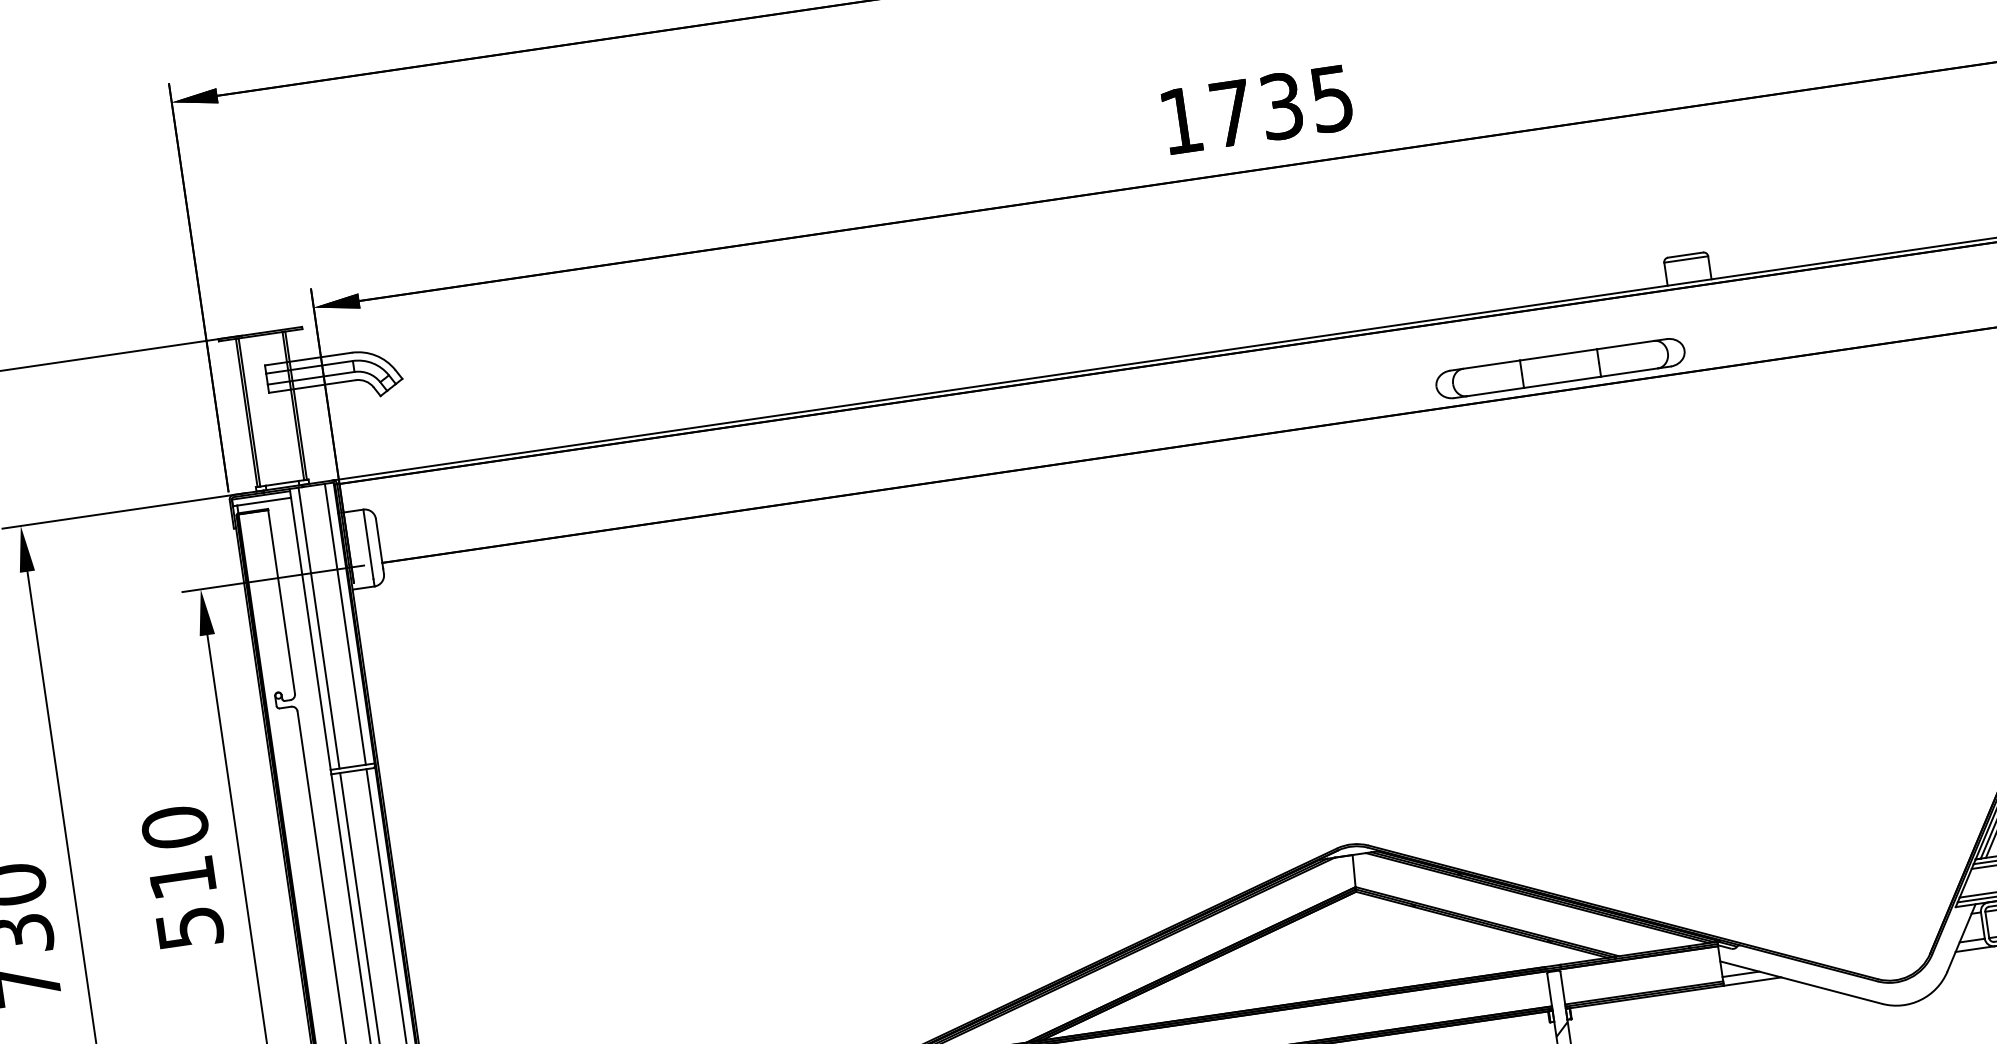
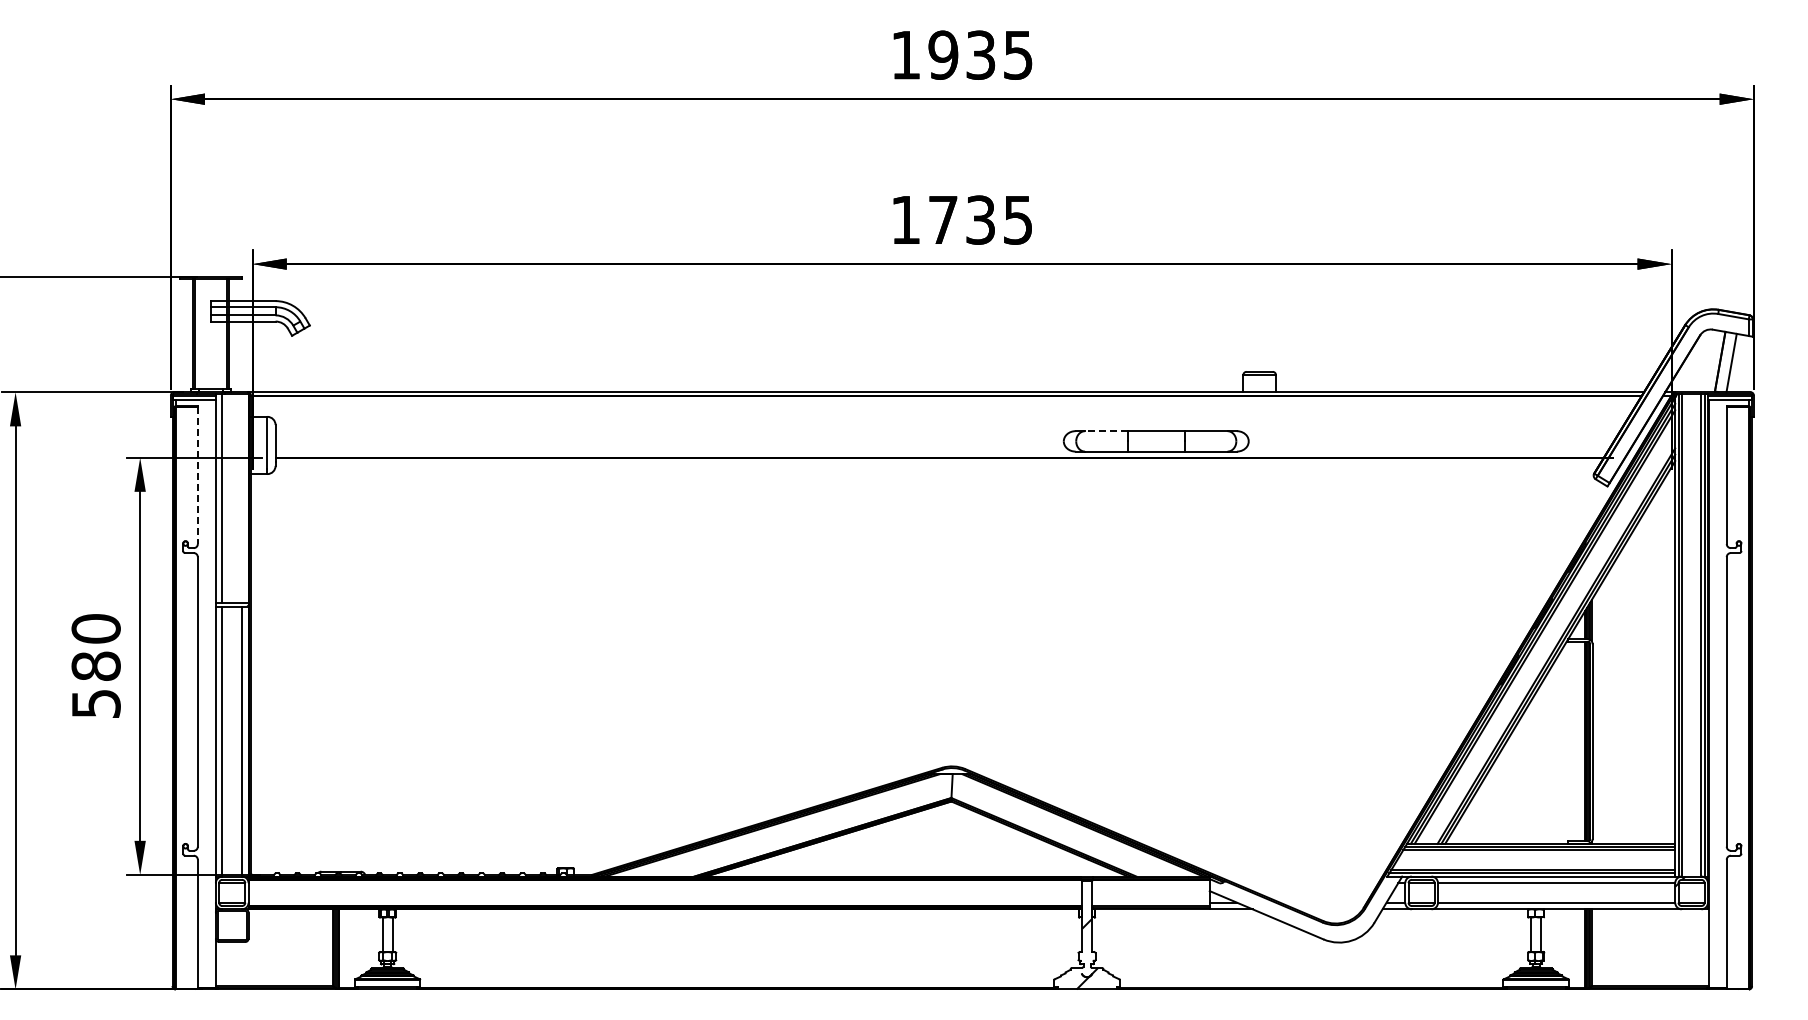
line: (1490, 365) -> (1105, 431), solid -> dashed
line: (281, 603) -> (197, 476), solid -> dashed
line: (345, 624) -> (242, 498), removed
text: (181, 876) -> (95, 665), 510 -> 580

